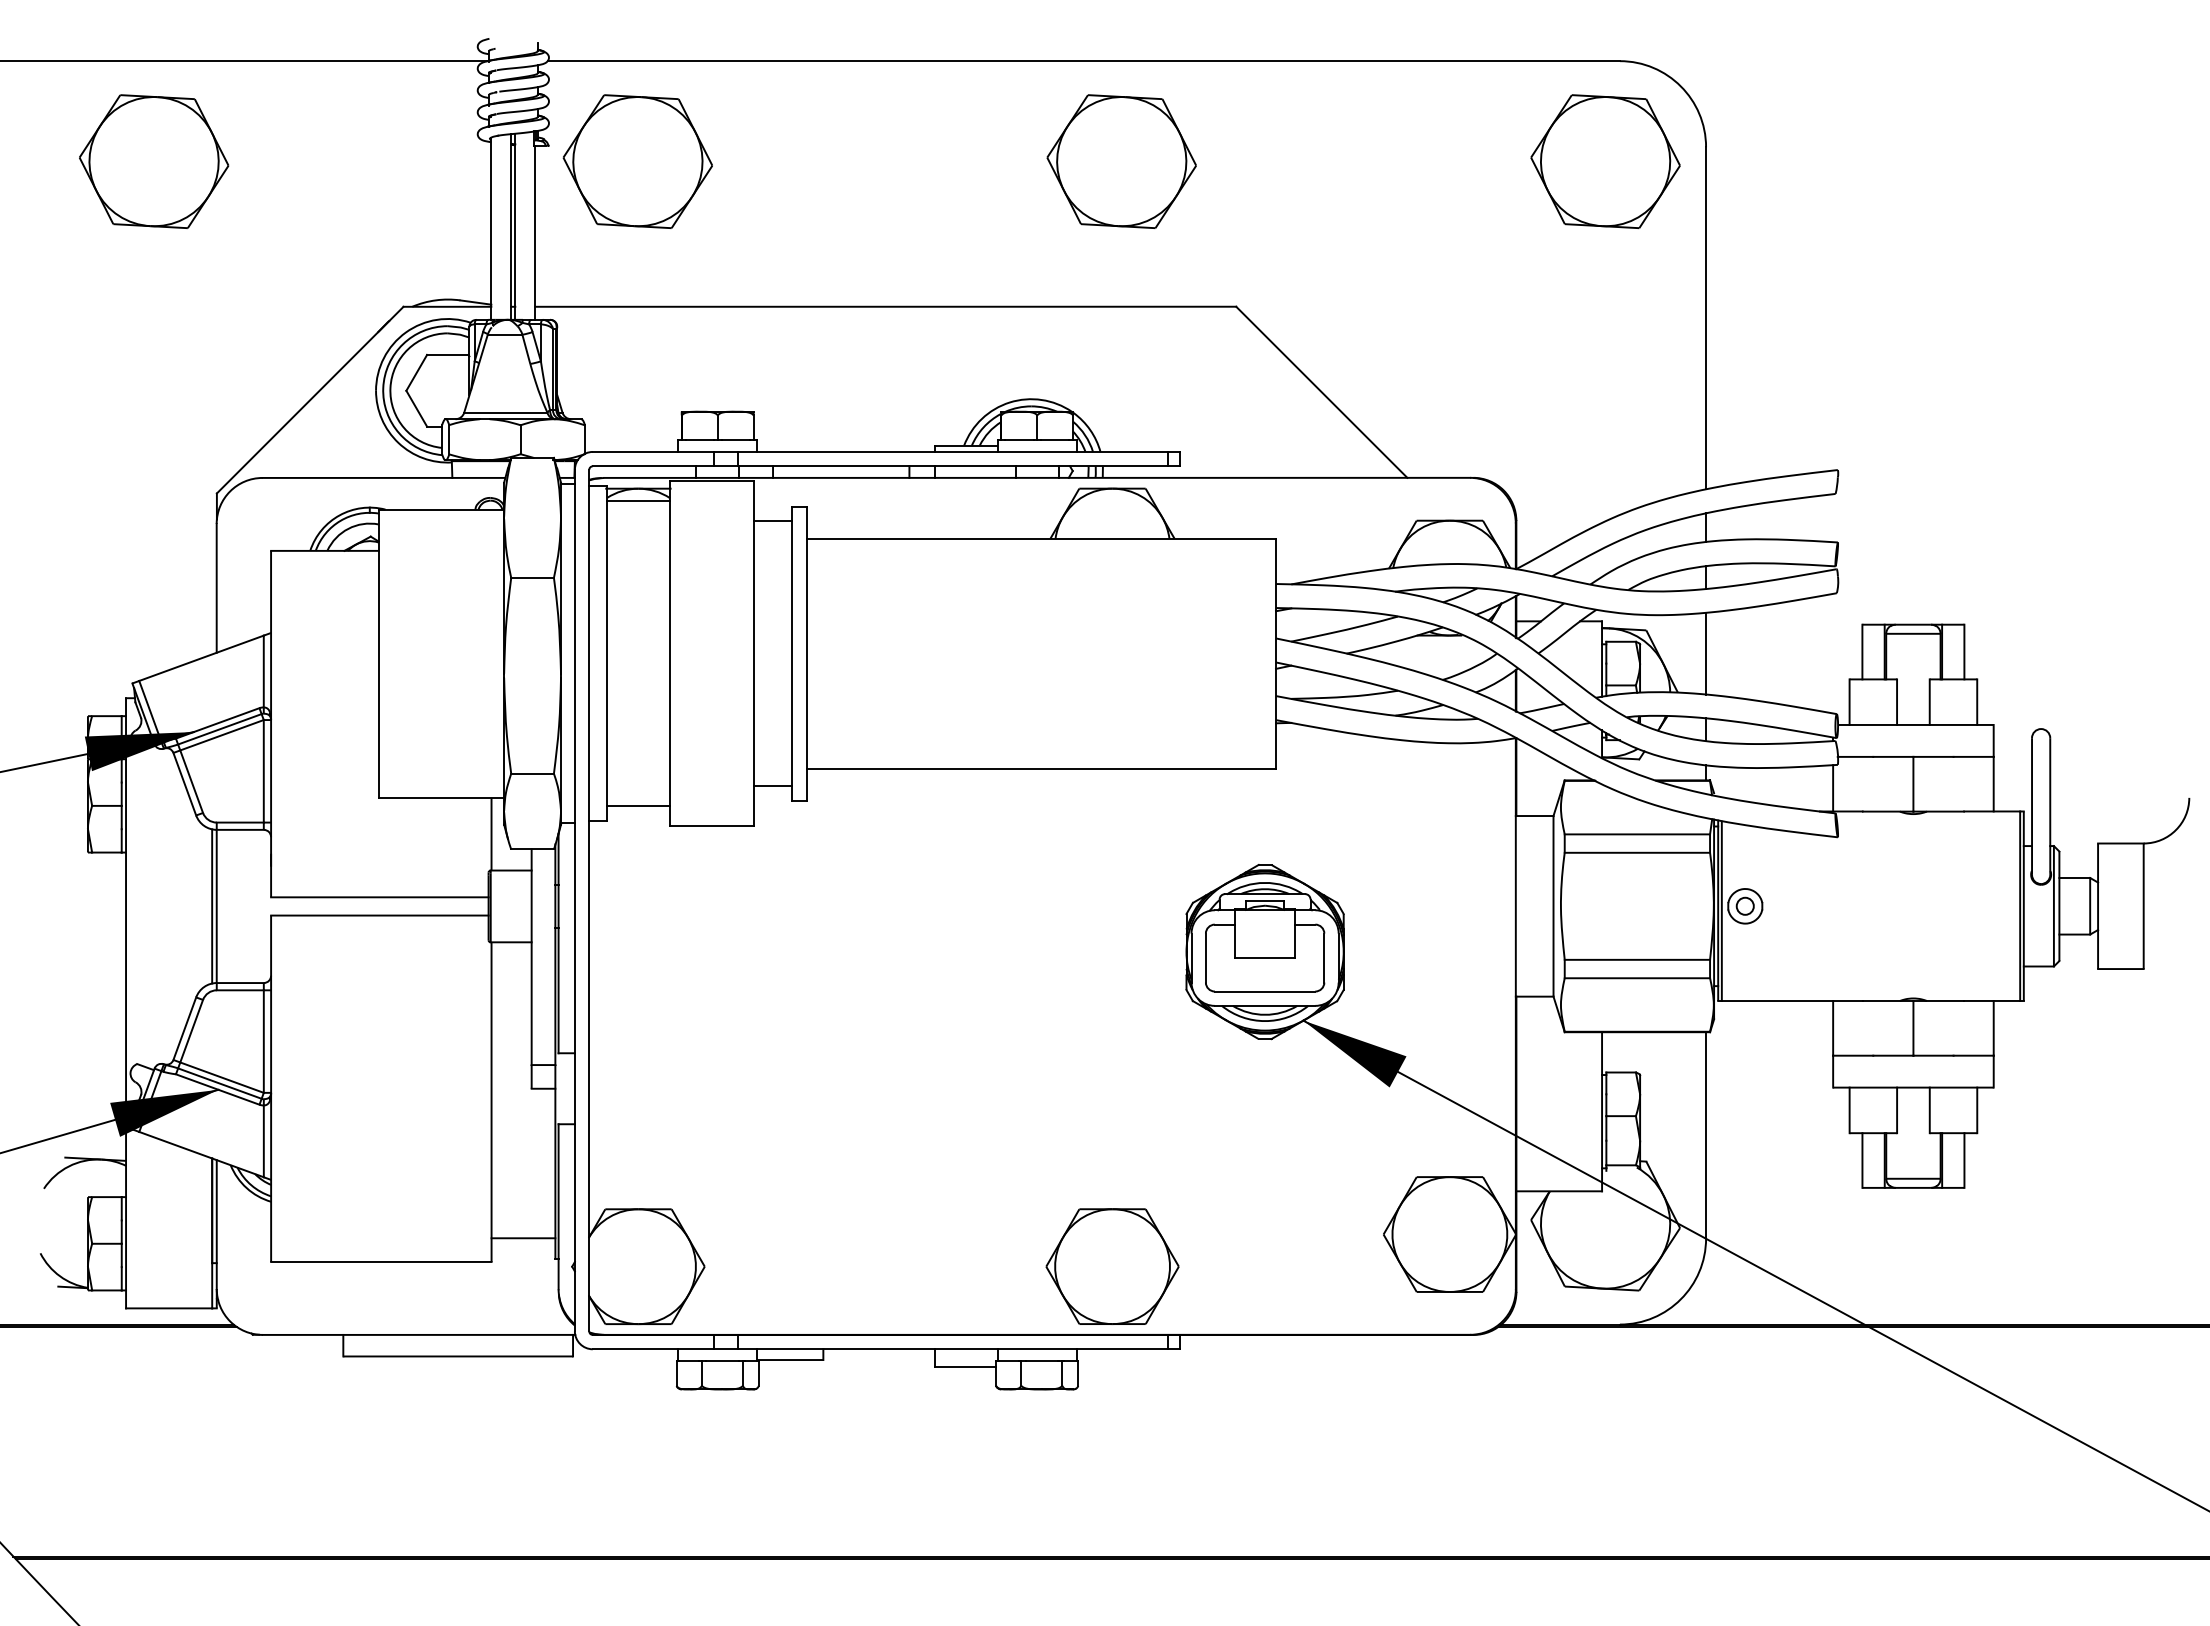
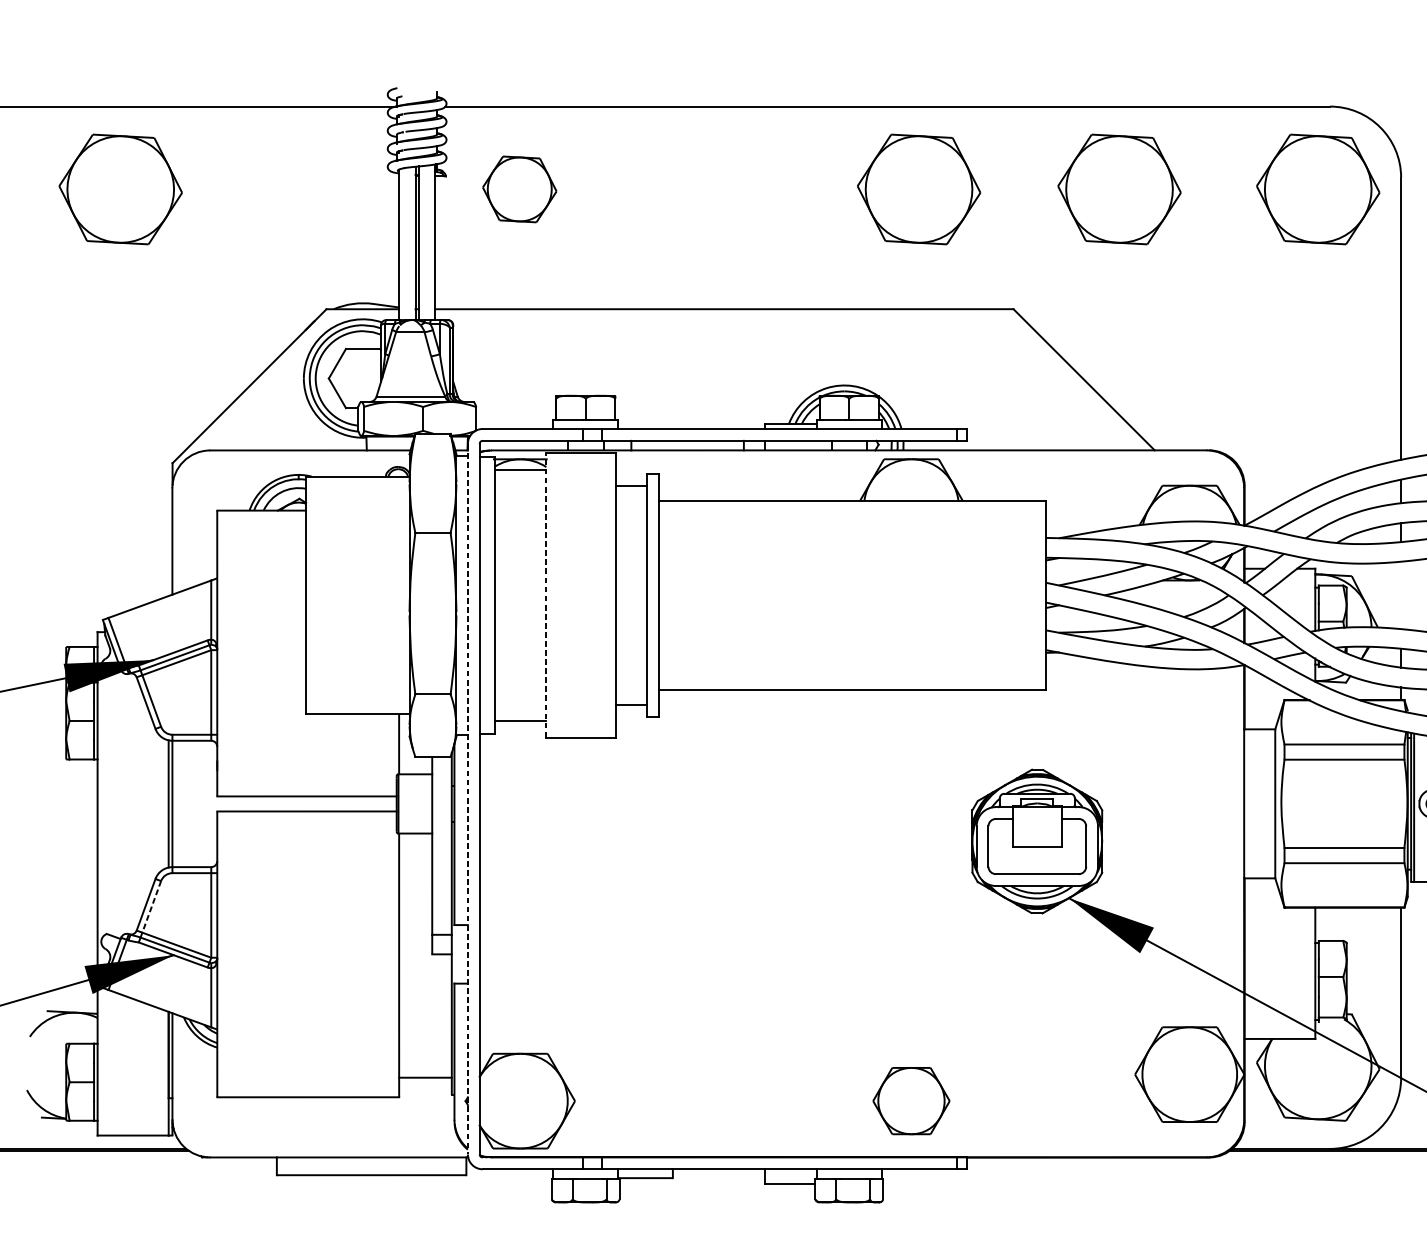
part: (637, 161) -> (519, 189), size x0.6
part: (1364, 161) -> (1119, 189), added
line: (670, 653) -> (546, 595), solid -> dashed
line: (1706, 653) -> (1401, 595), removed
line: (574, 900) -> (467, 799), solid -> dashed
line: (191, 1031) -> (151, 907), solid -> dashed
part: (1112, 1266) -> (911, 1101), size x0.7

